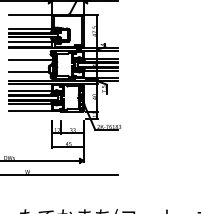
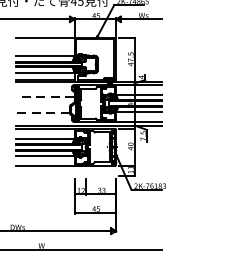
line: (30, 59) -> (45, 96), solid -> dashed
line: (28, 72) -> (42, 113), solid -> dashed

